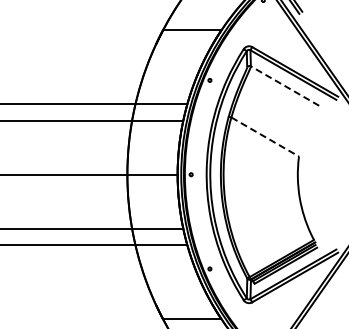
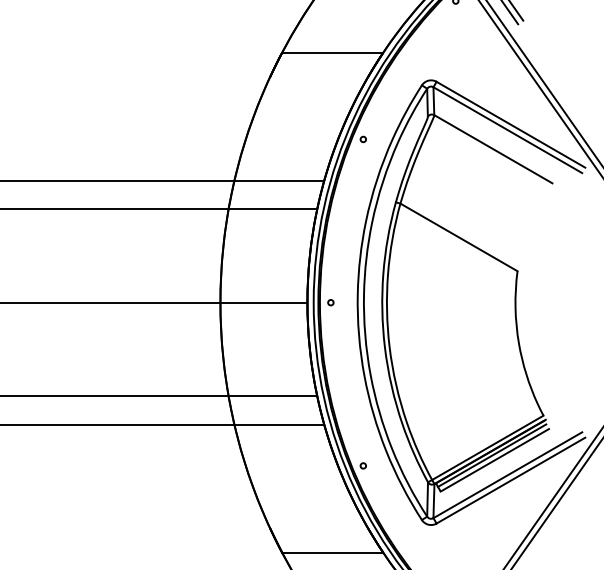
line: (284, 85) -> (492, 148), dashed -> solid
line: (265, 137) -> (459, 238), dashed -> solid

